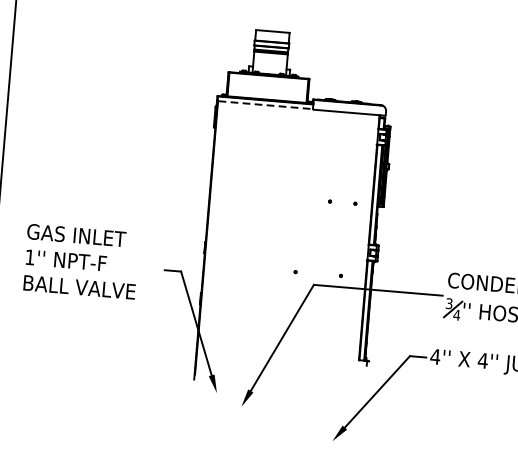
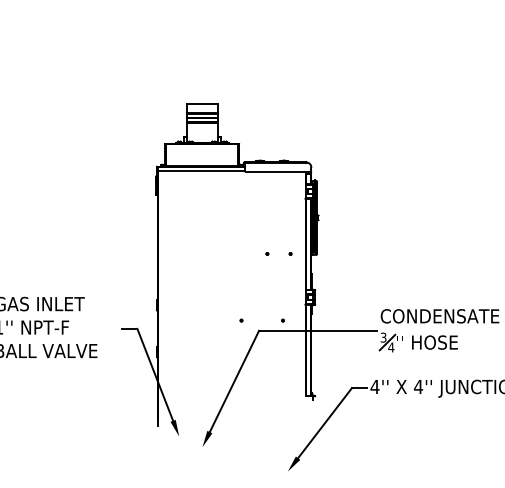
line: (266, 105) -> (202, 171), dashed -> solid

